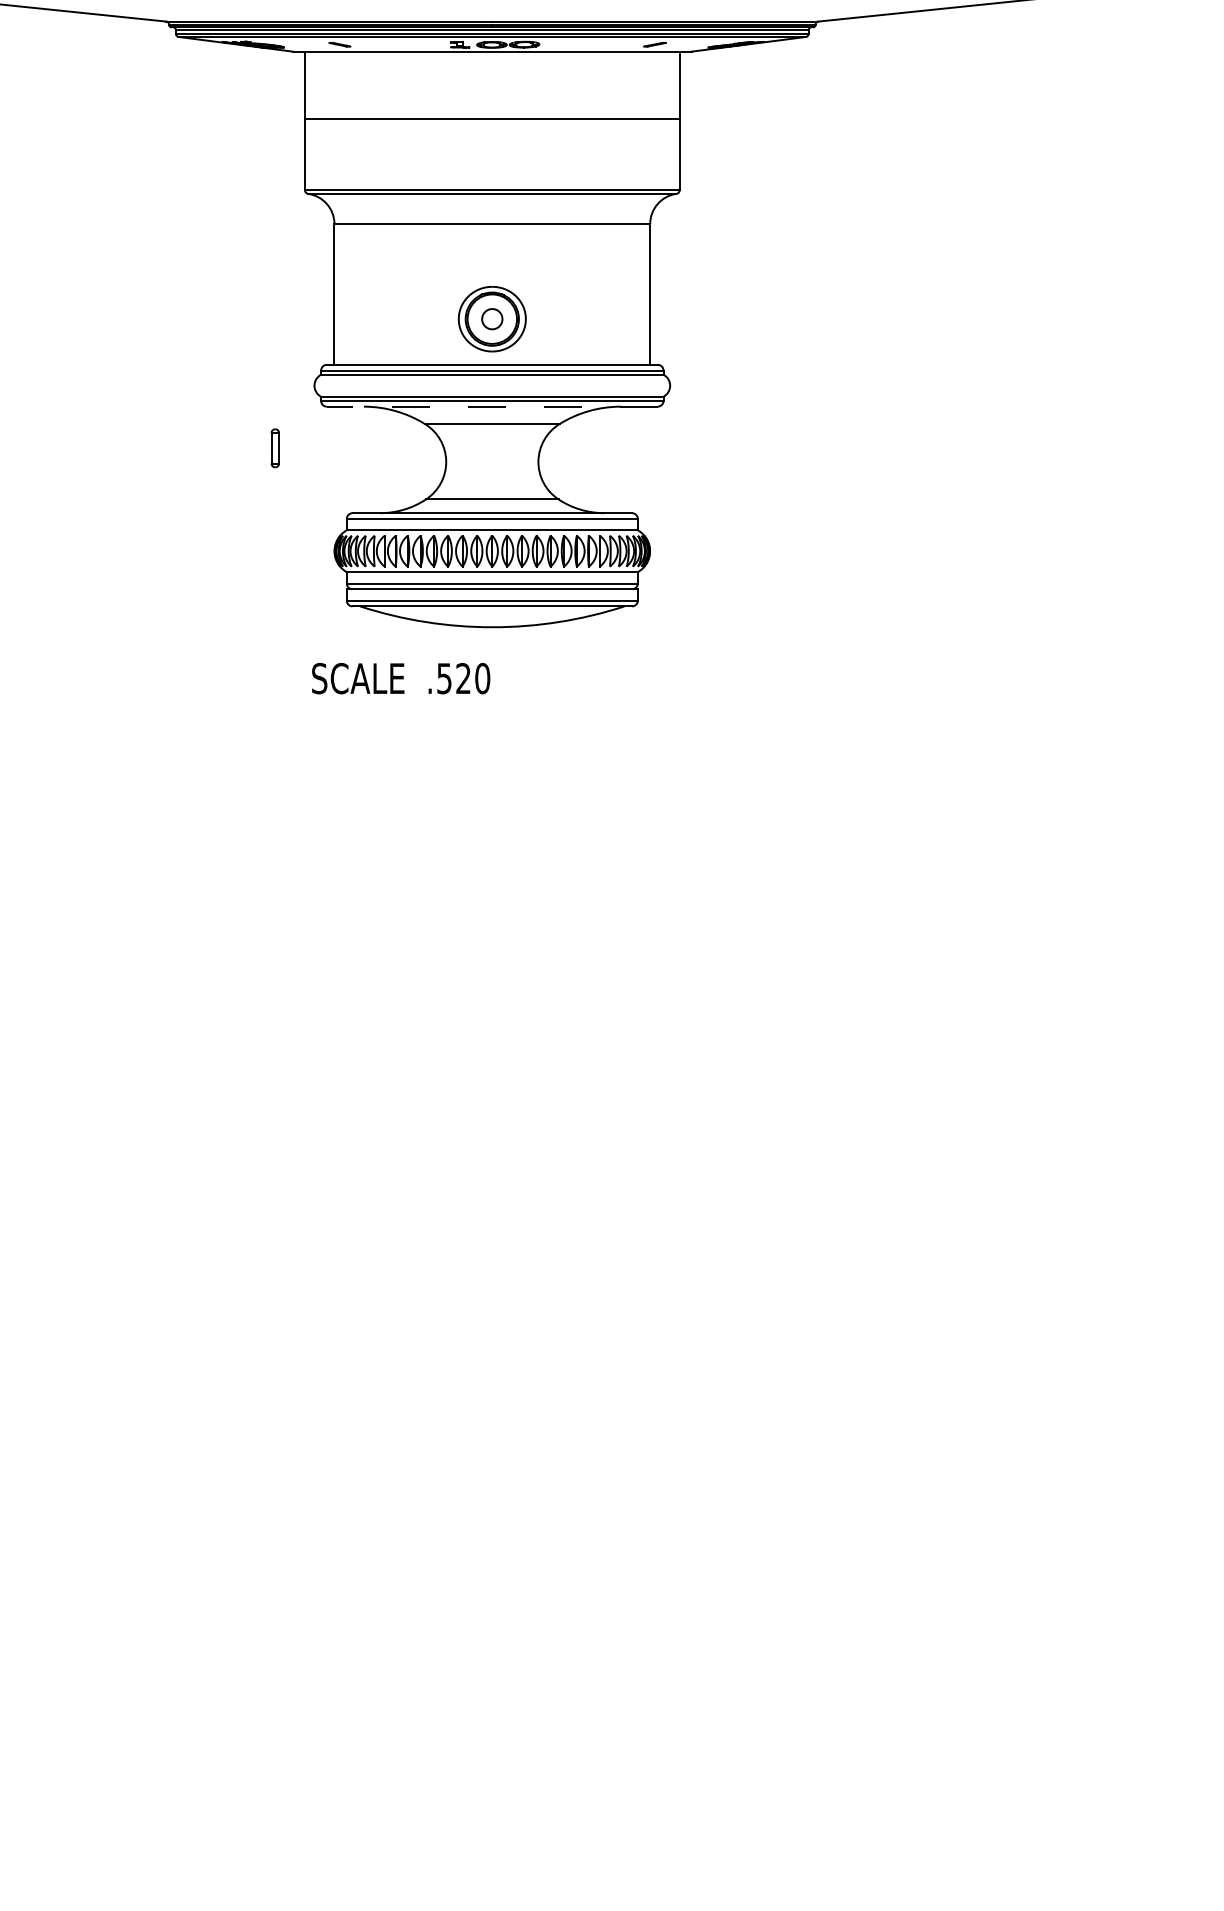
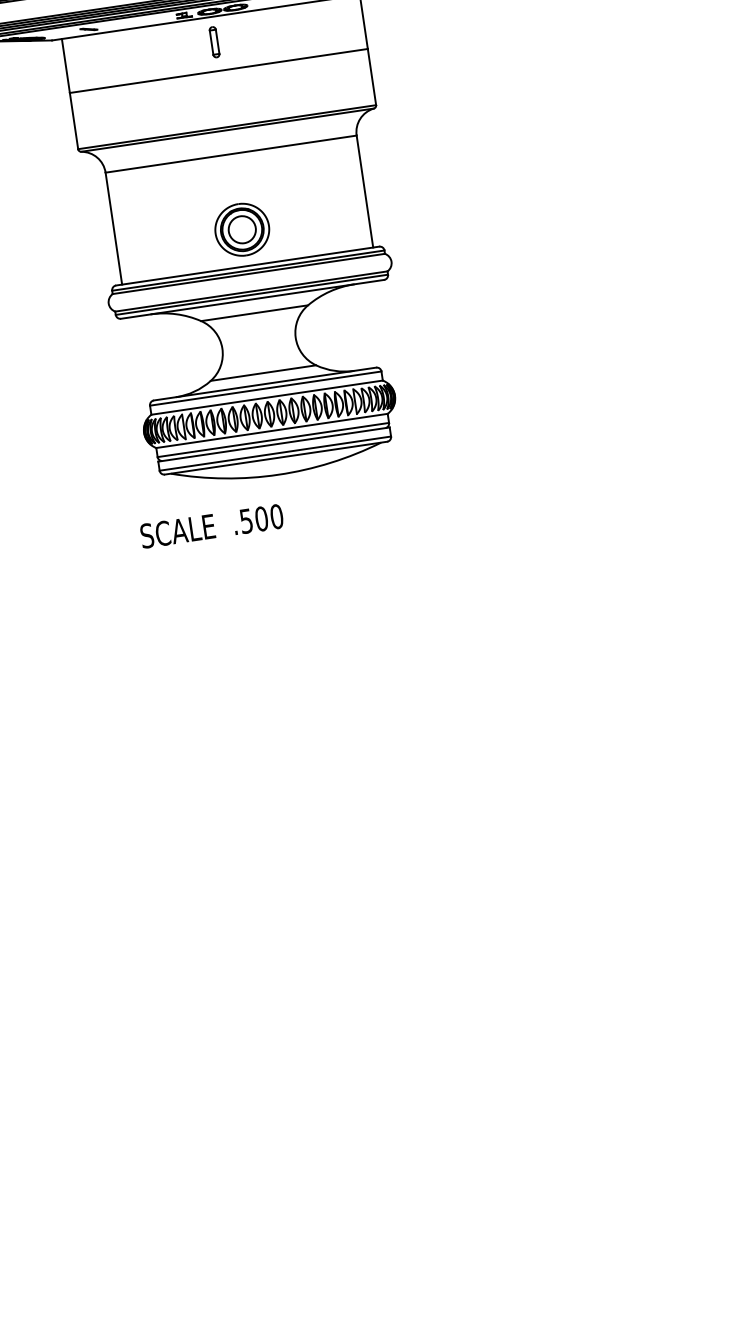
circle: (492, 319) -> (242, 230), size x1.67
line: (491, 406) -> (251, 299), dashed -> solid
part: (274, 448) -> (213, 42), moved
text: (463, 678) -> (261, 518), .520 -> .500

